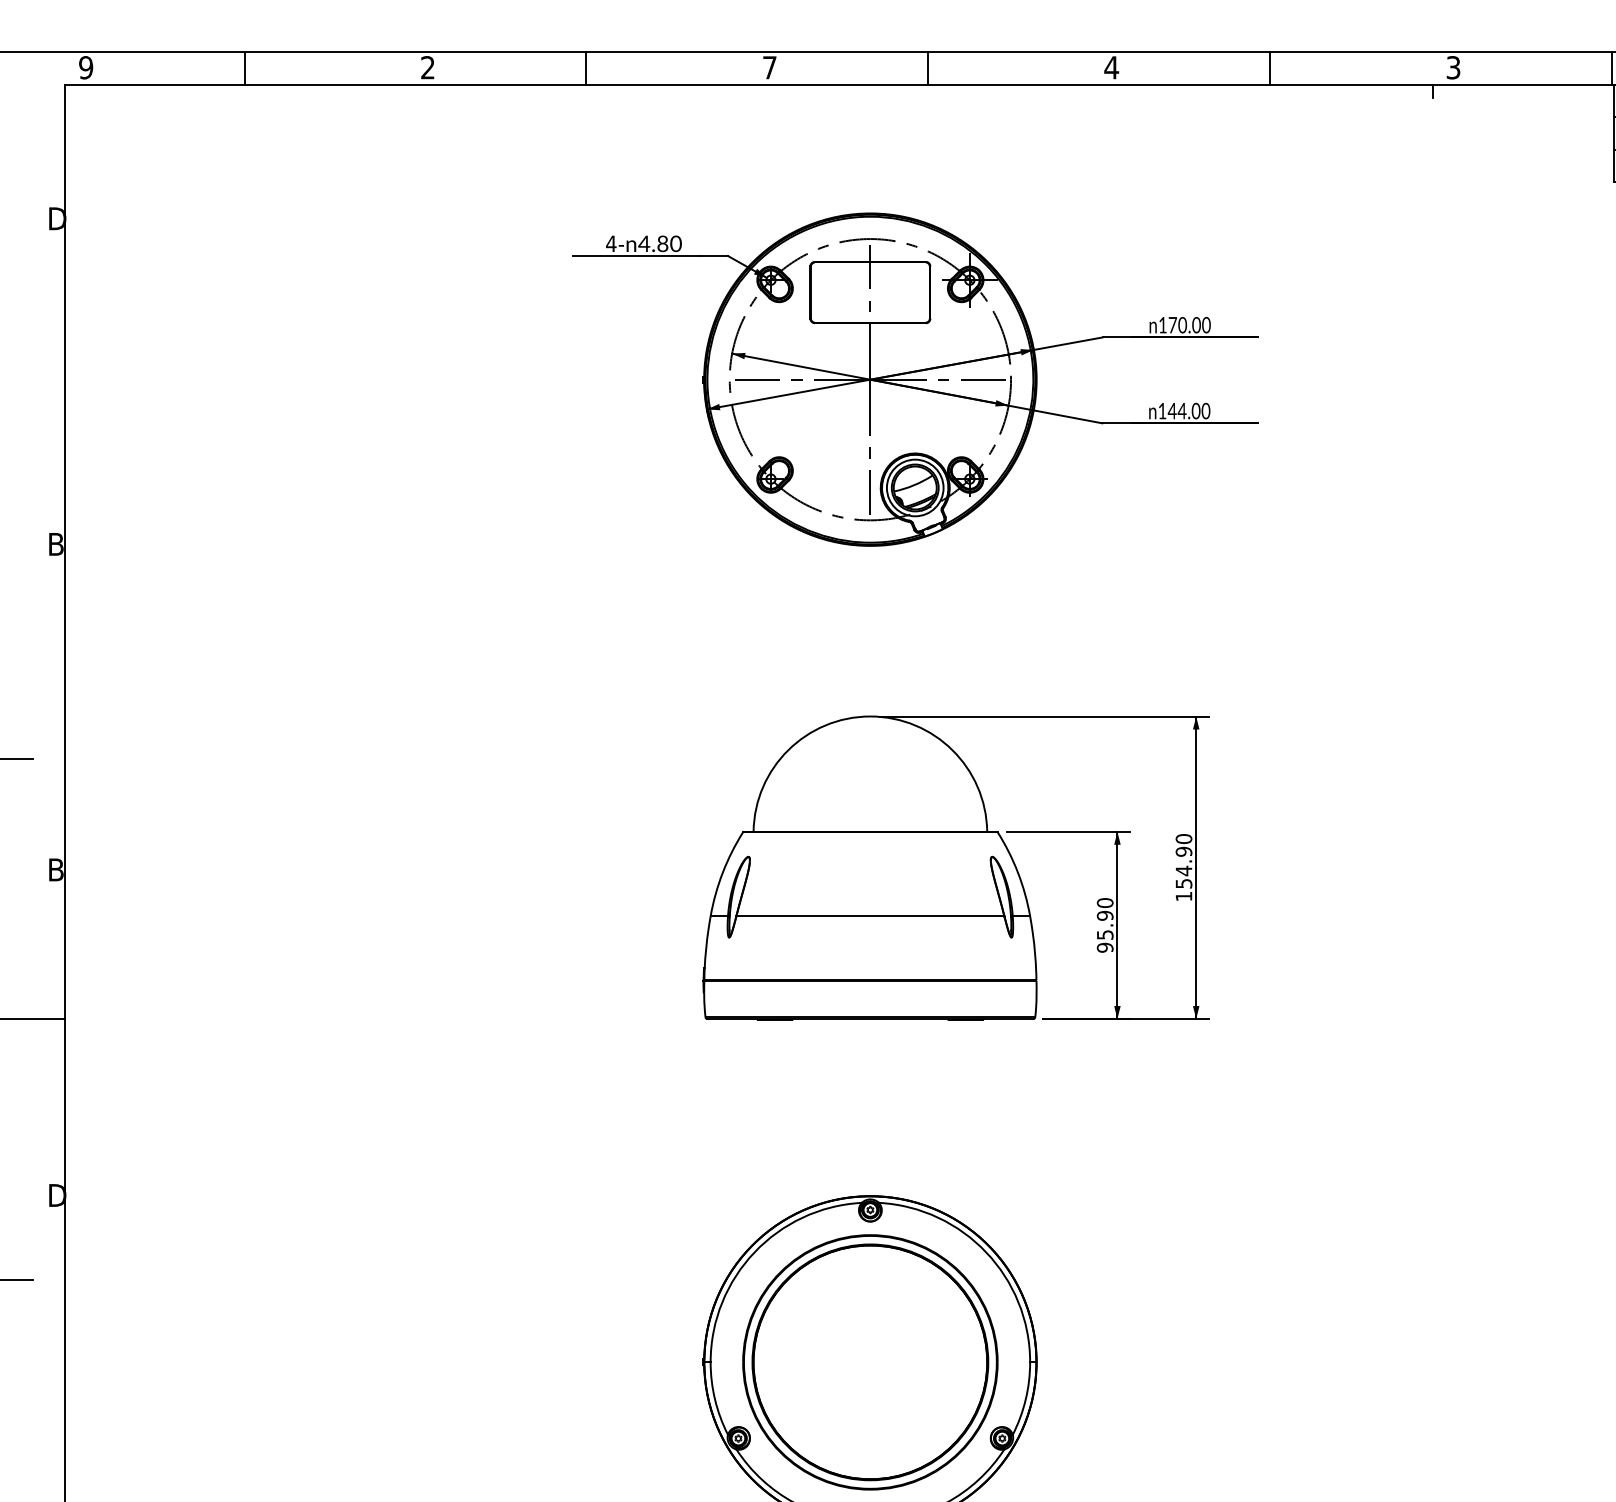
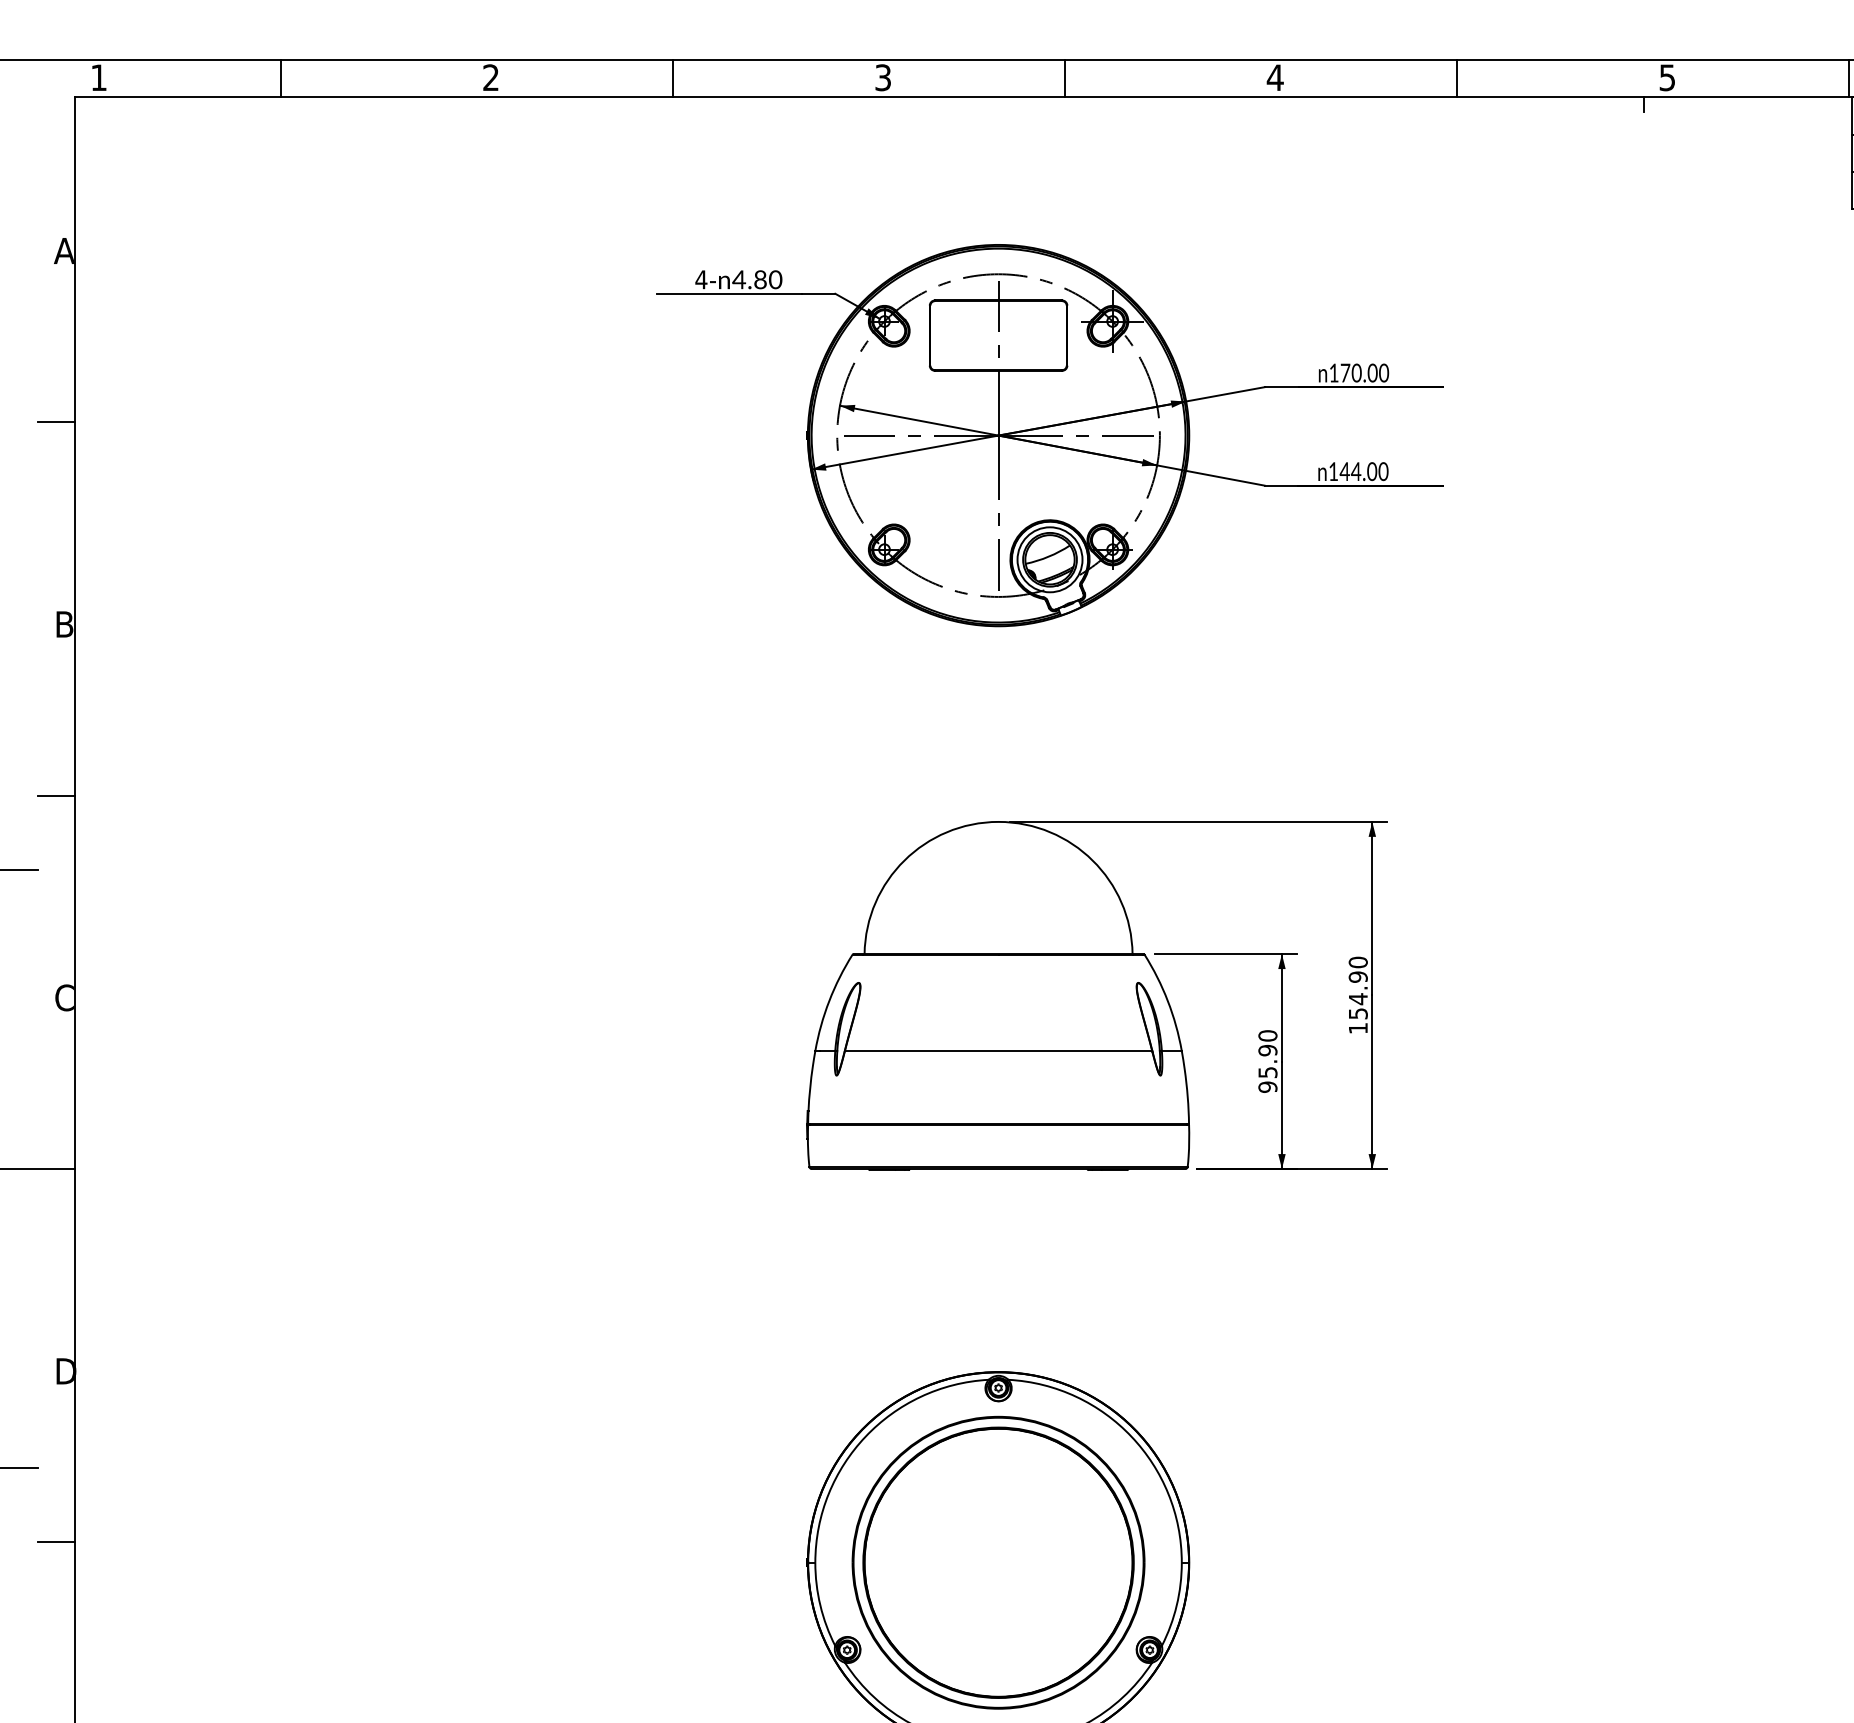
text: (85, 67) -> (98, 77), 9 -> 1
text: (769, 67) -> (882, 77), 7 -> 3
text: (1453, 67) -> (1667, 77), 3 -> 5
text: (56, 218) -> (65, 250), D -> A
line: (49, 368) -> (56, 422), added
line: (49, 693) -> (56, 795), added
text: (56, 869) -> (64, 997), B -> C
line: (49, 1344) -> (56, 1542), added

